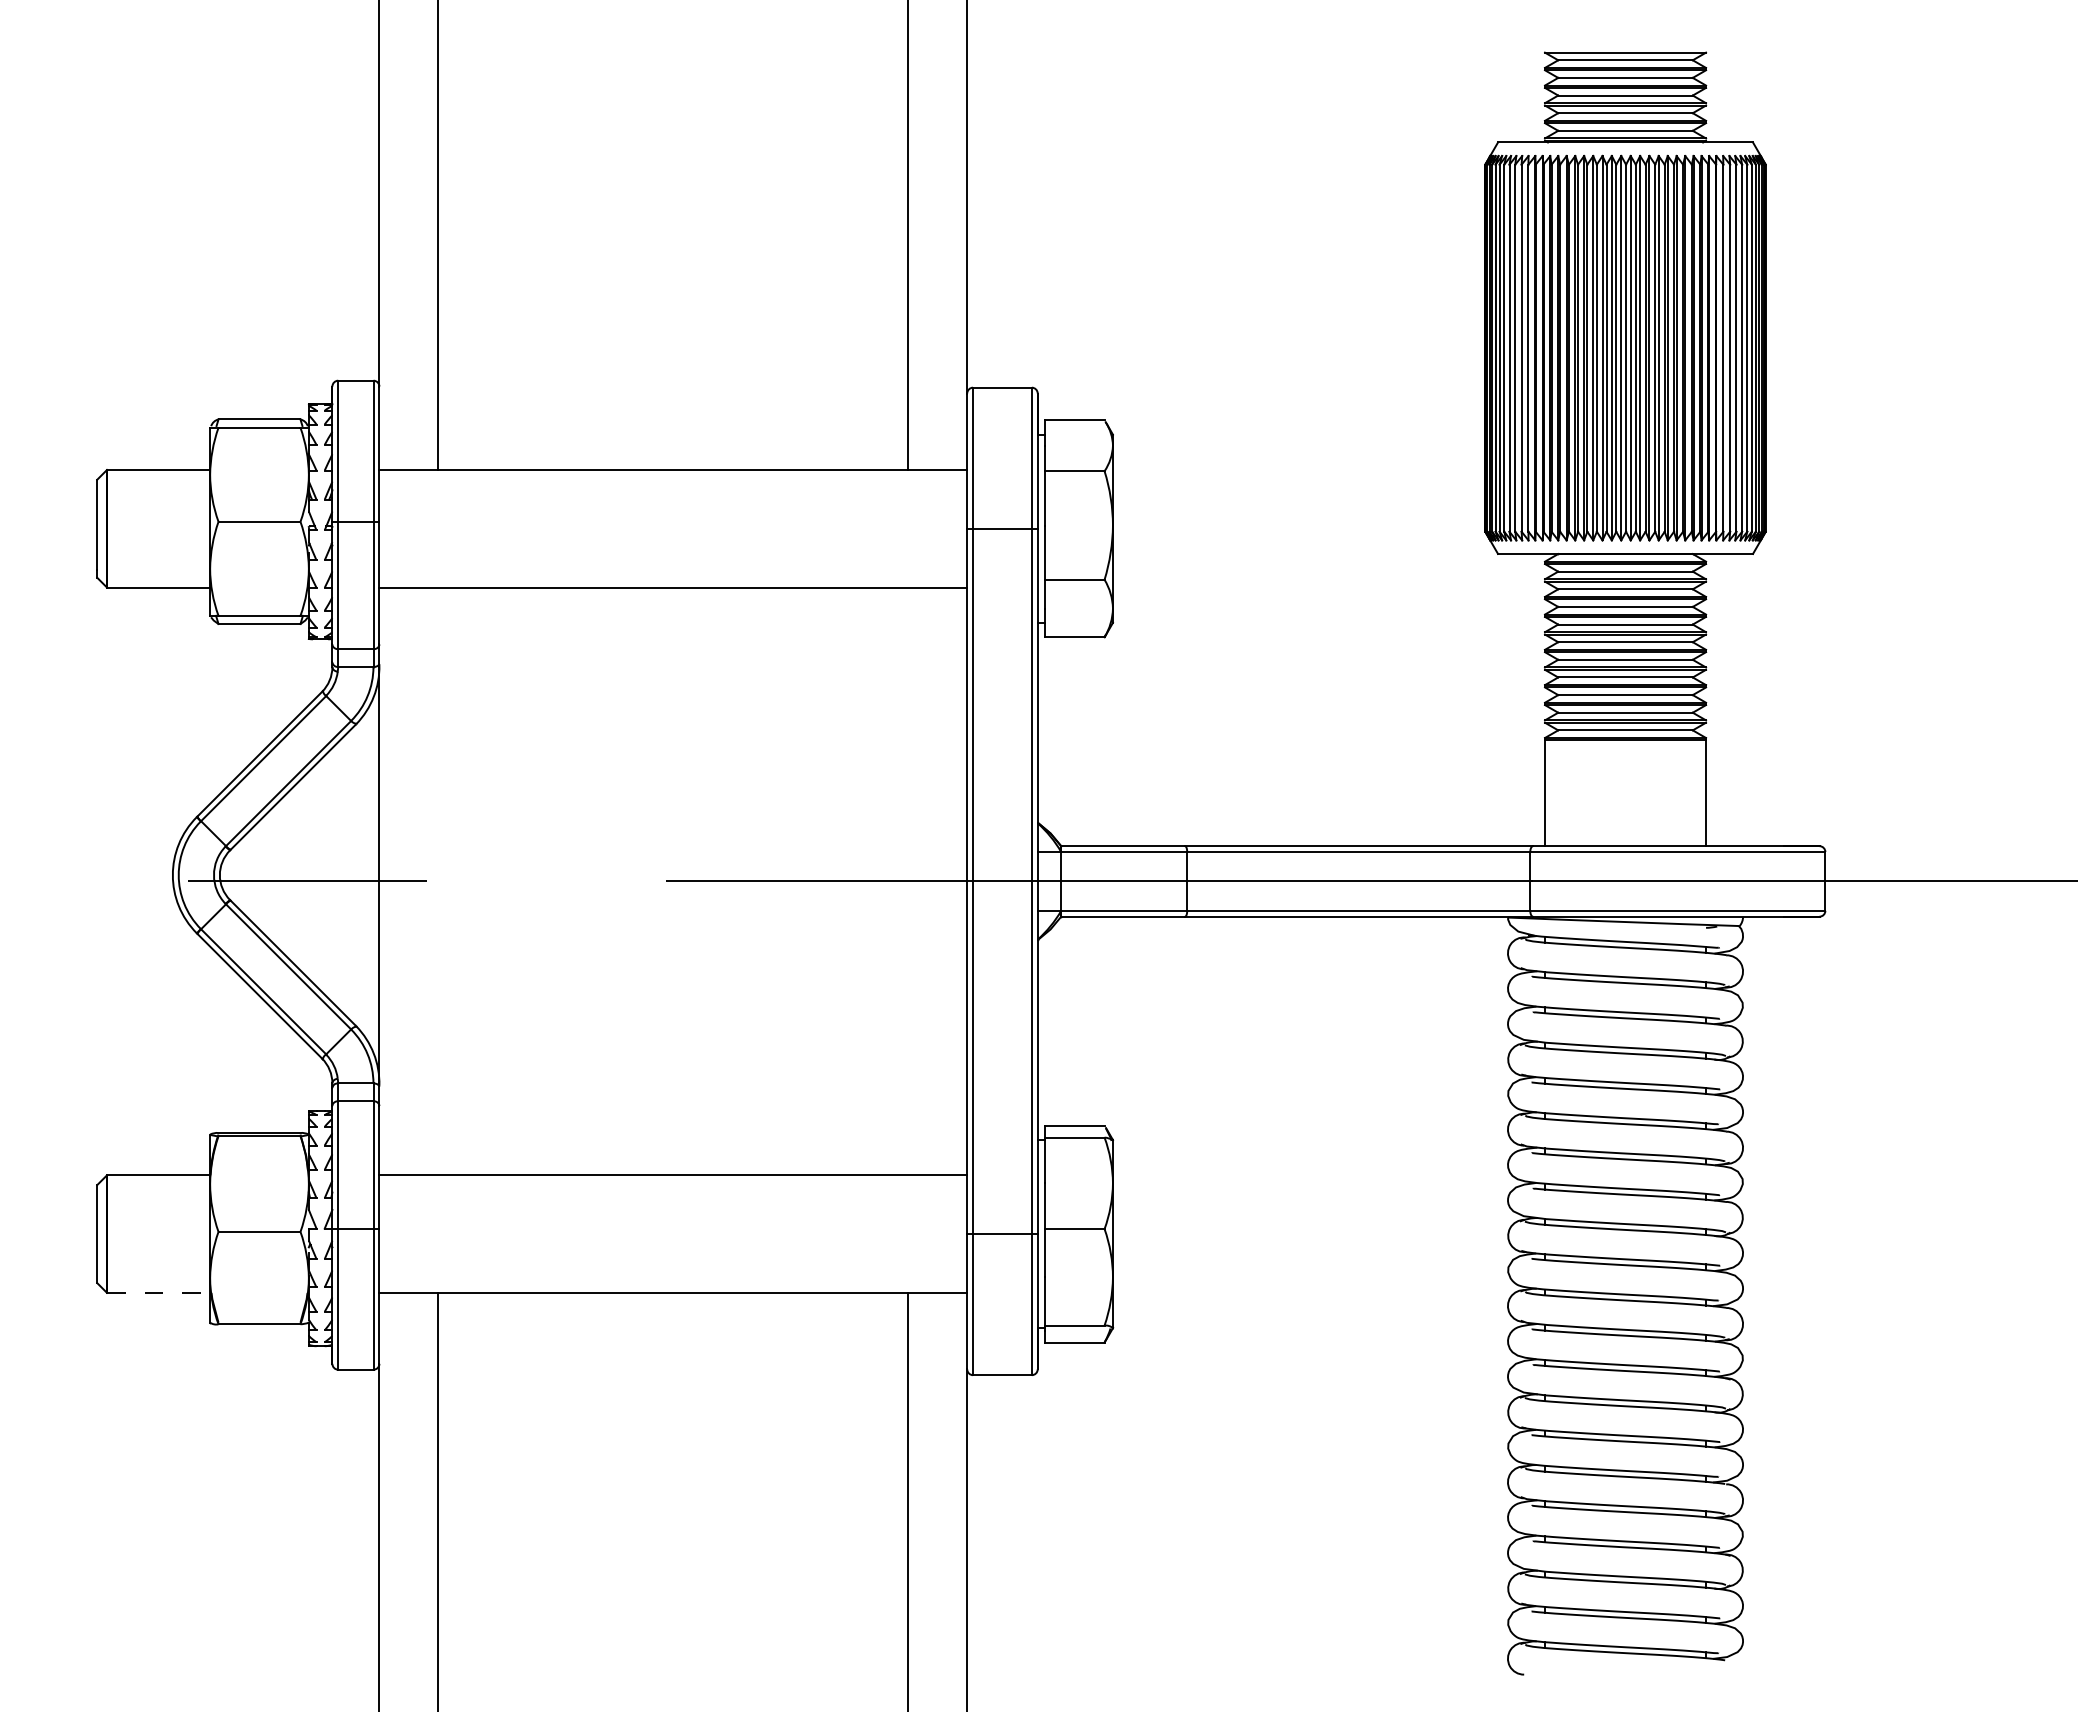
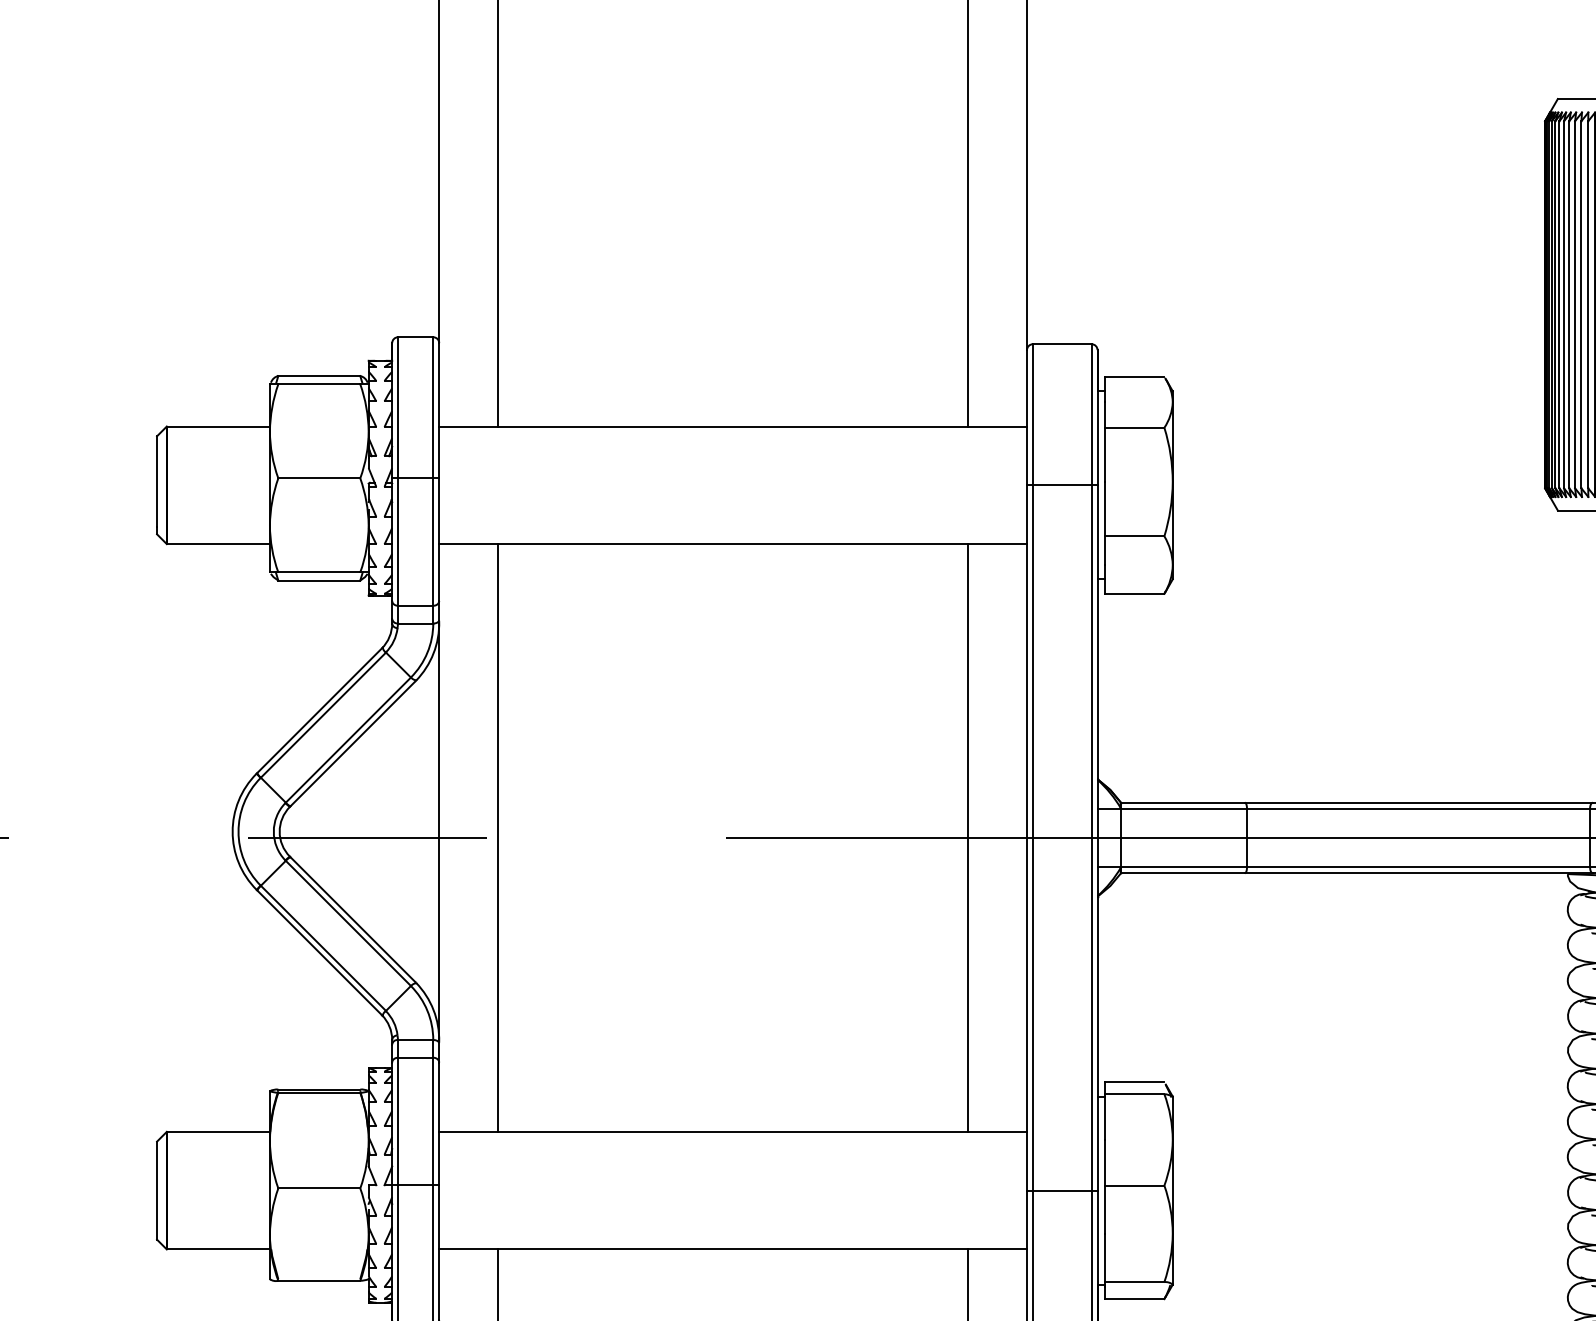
line: (438, 881) -> (498, 838), added
line: (908, 881) -> (968, 838), added
line: (158, 1292) -> (218, 1249), dashed -> solid

